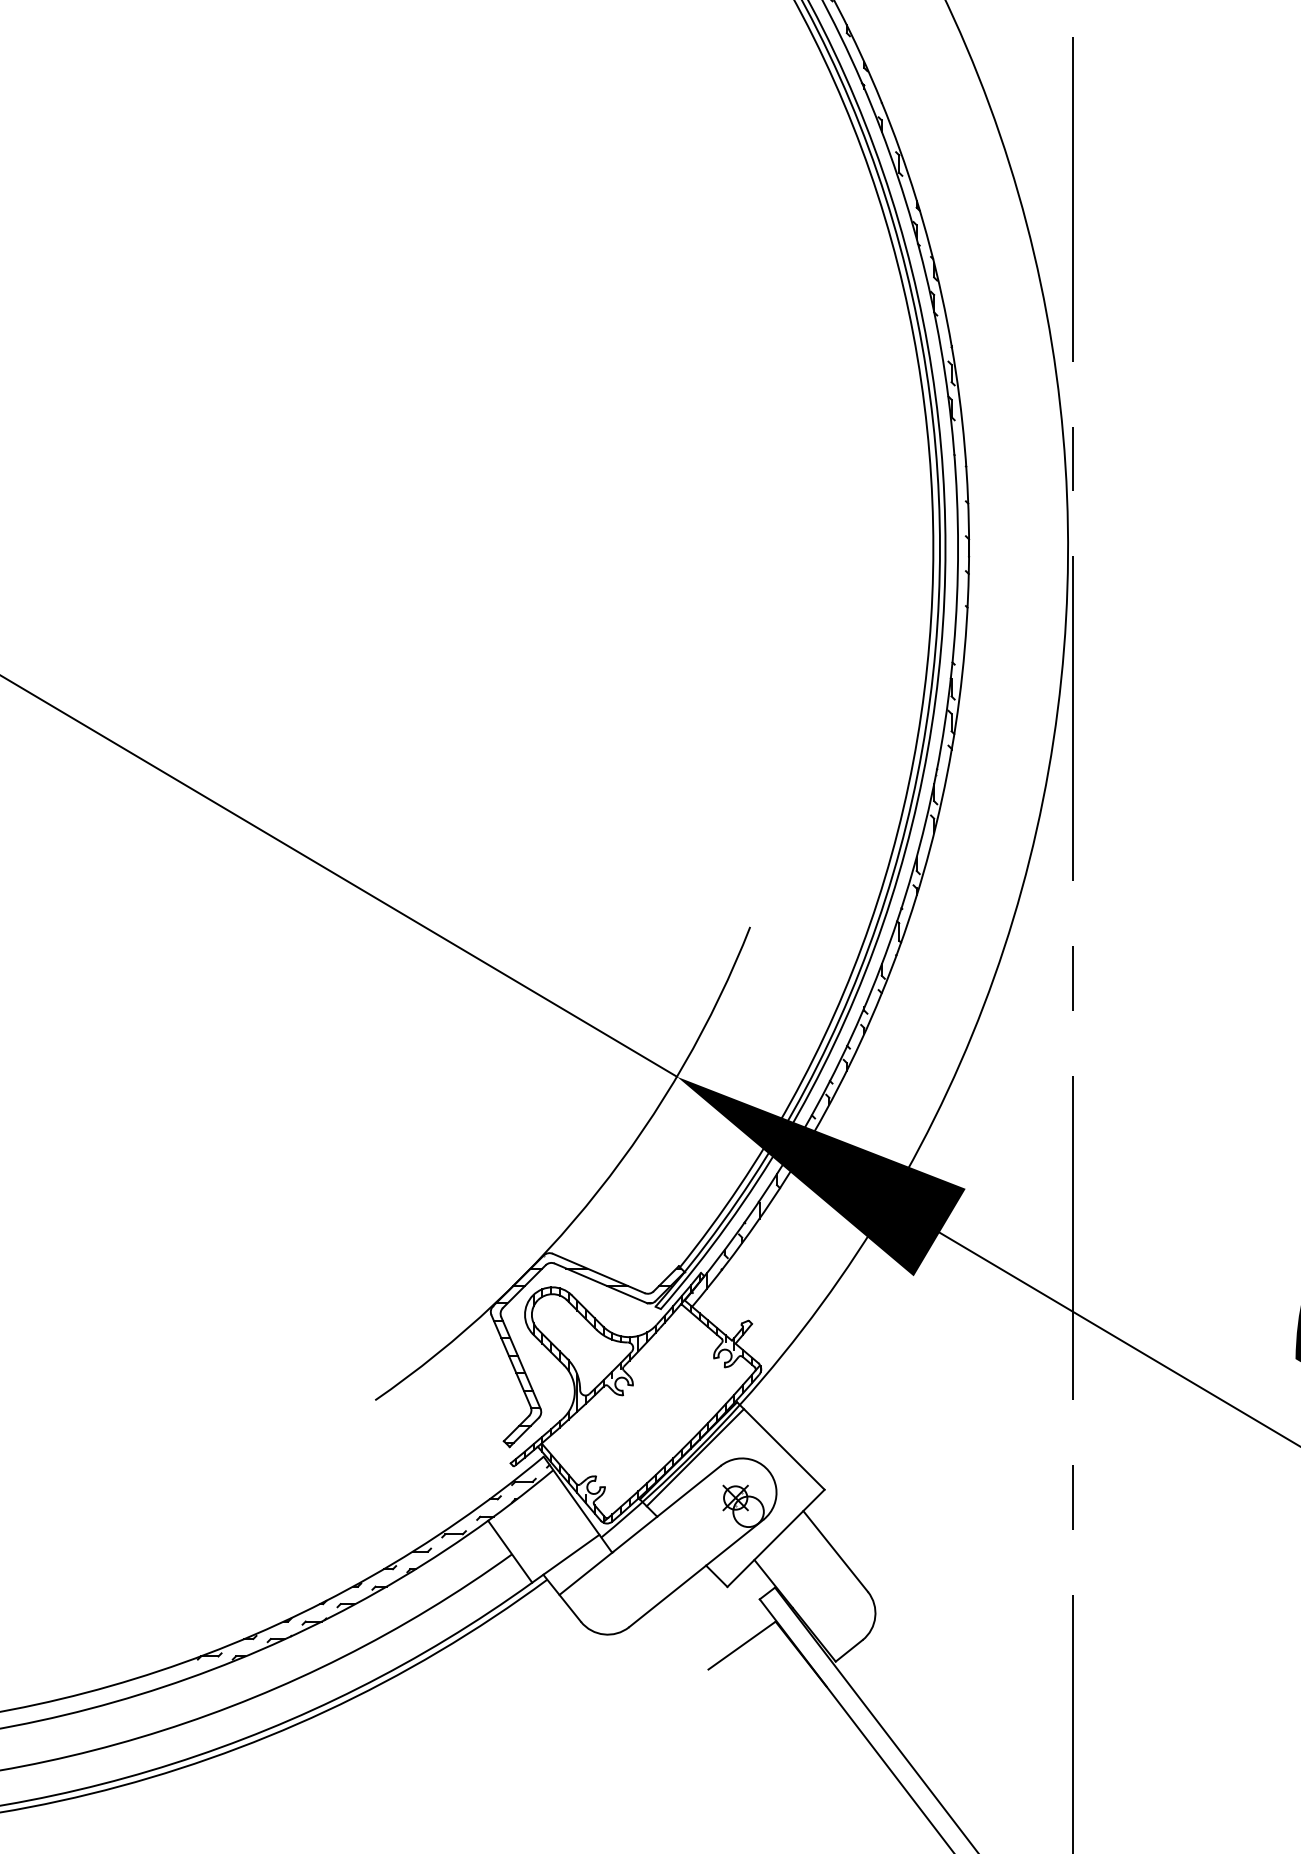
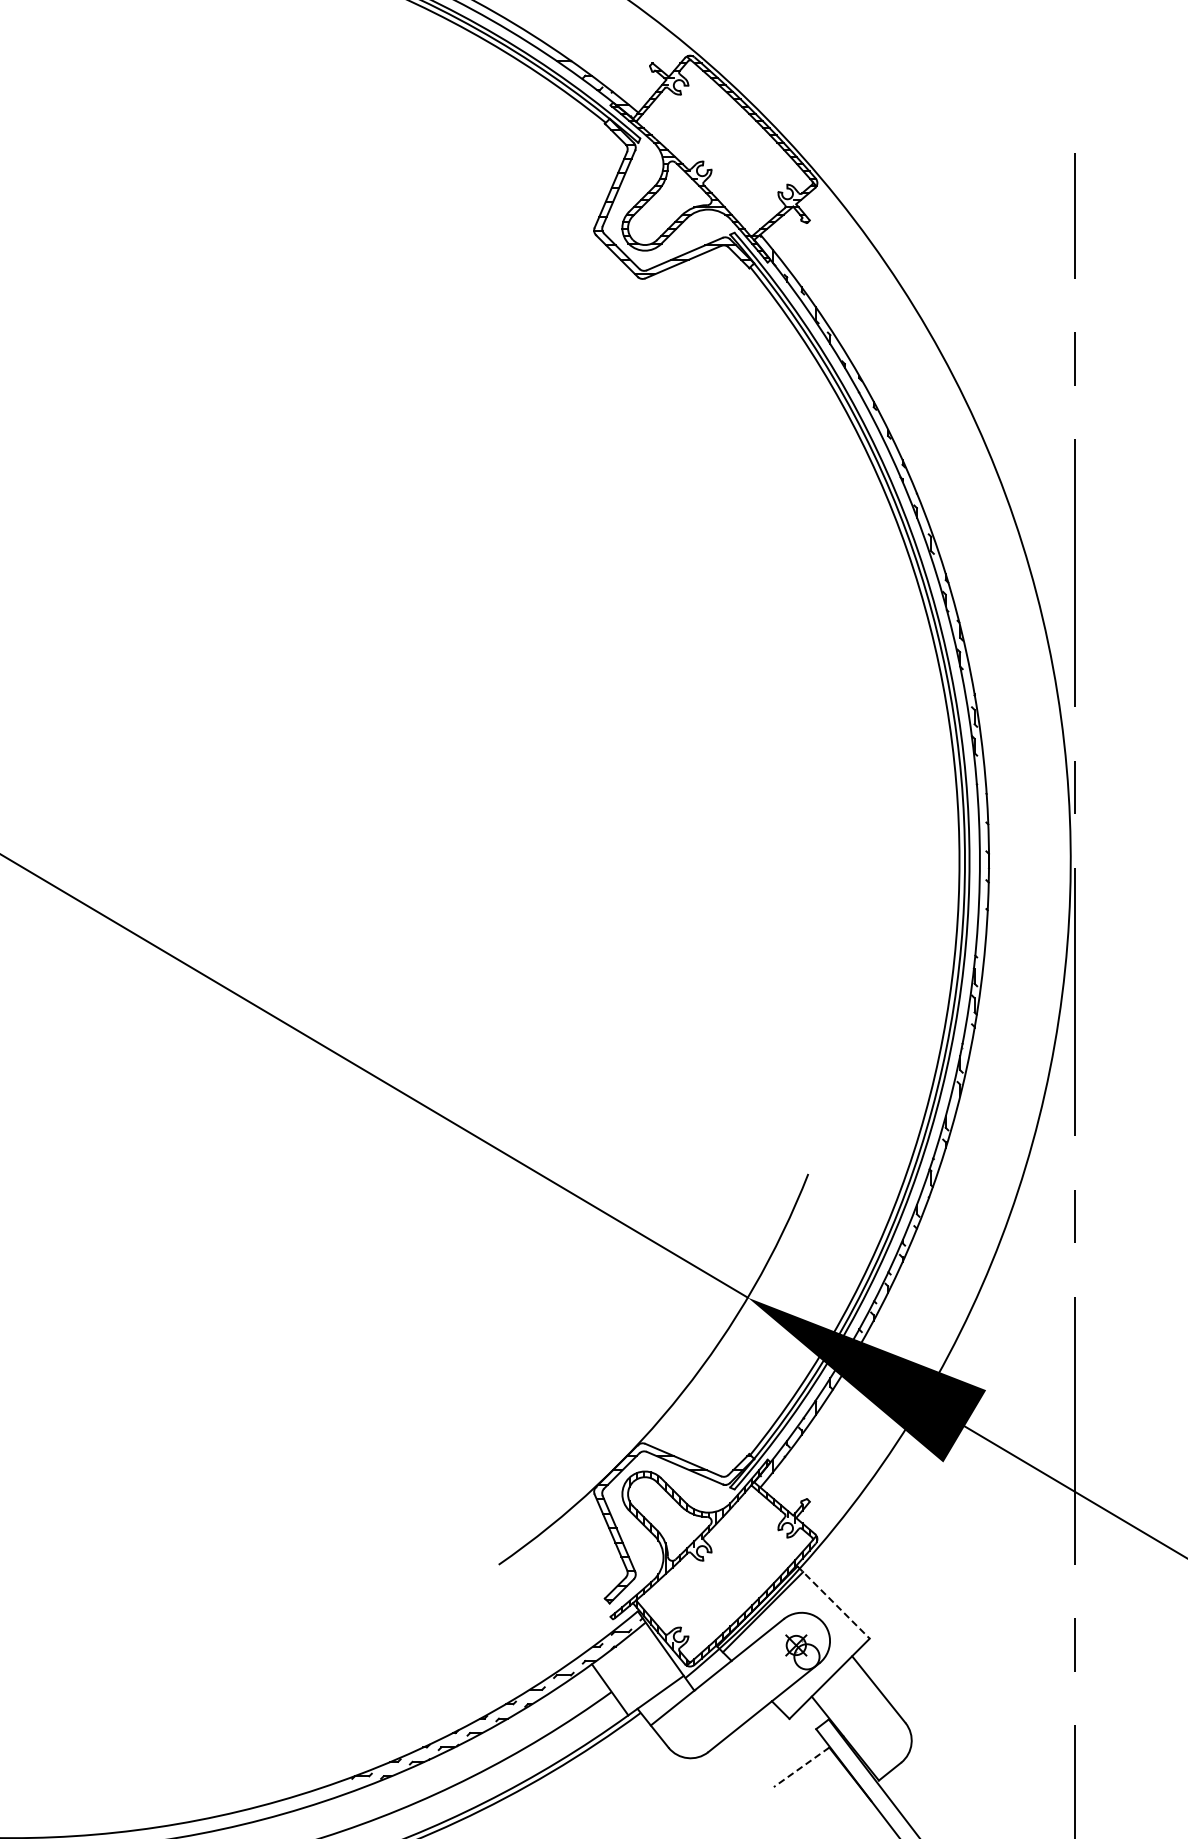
line: (780, 1445) -> (833, 1602), solid -> dashed
line: (741, 1645) -> (801, 1767), solid -> dashed

